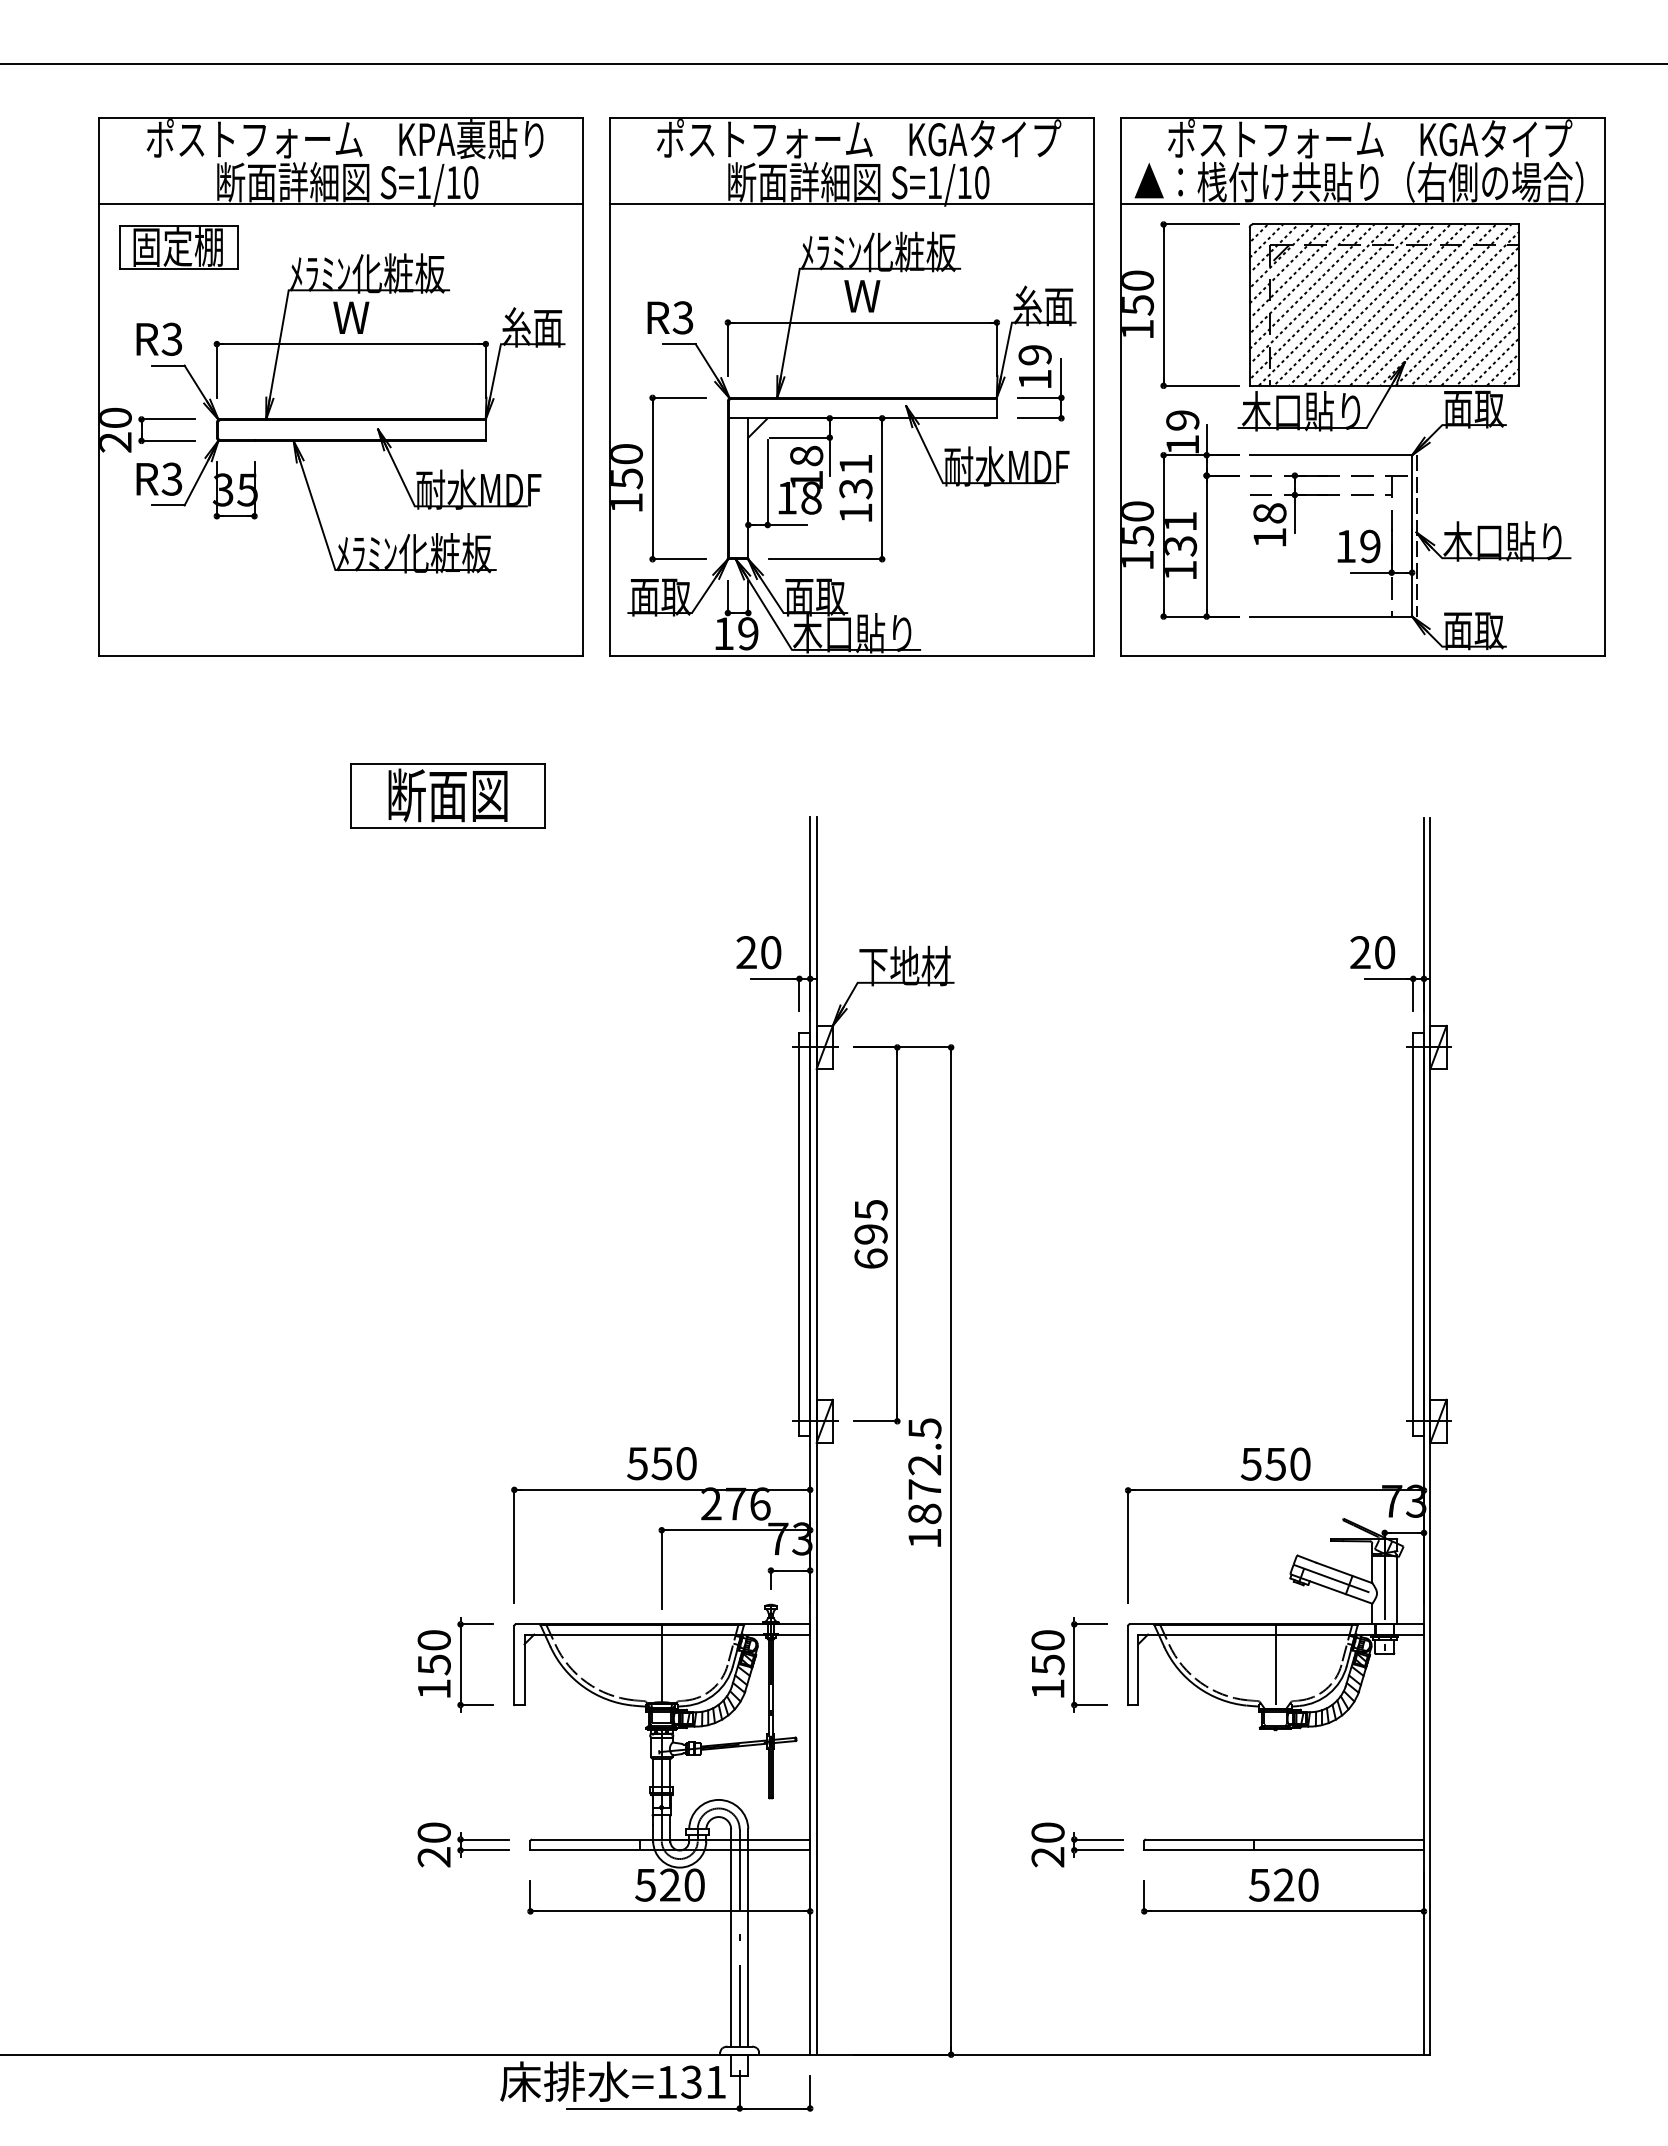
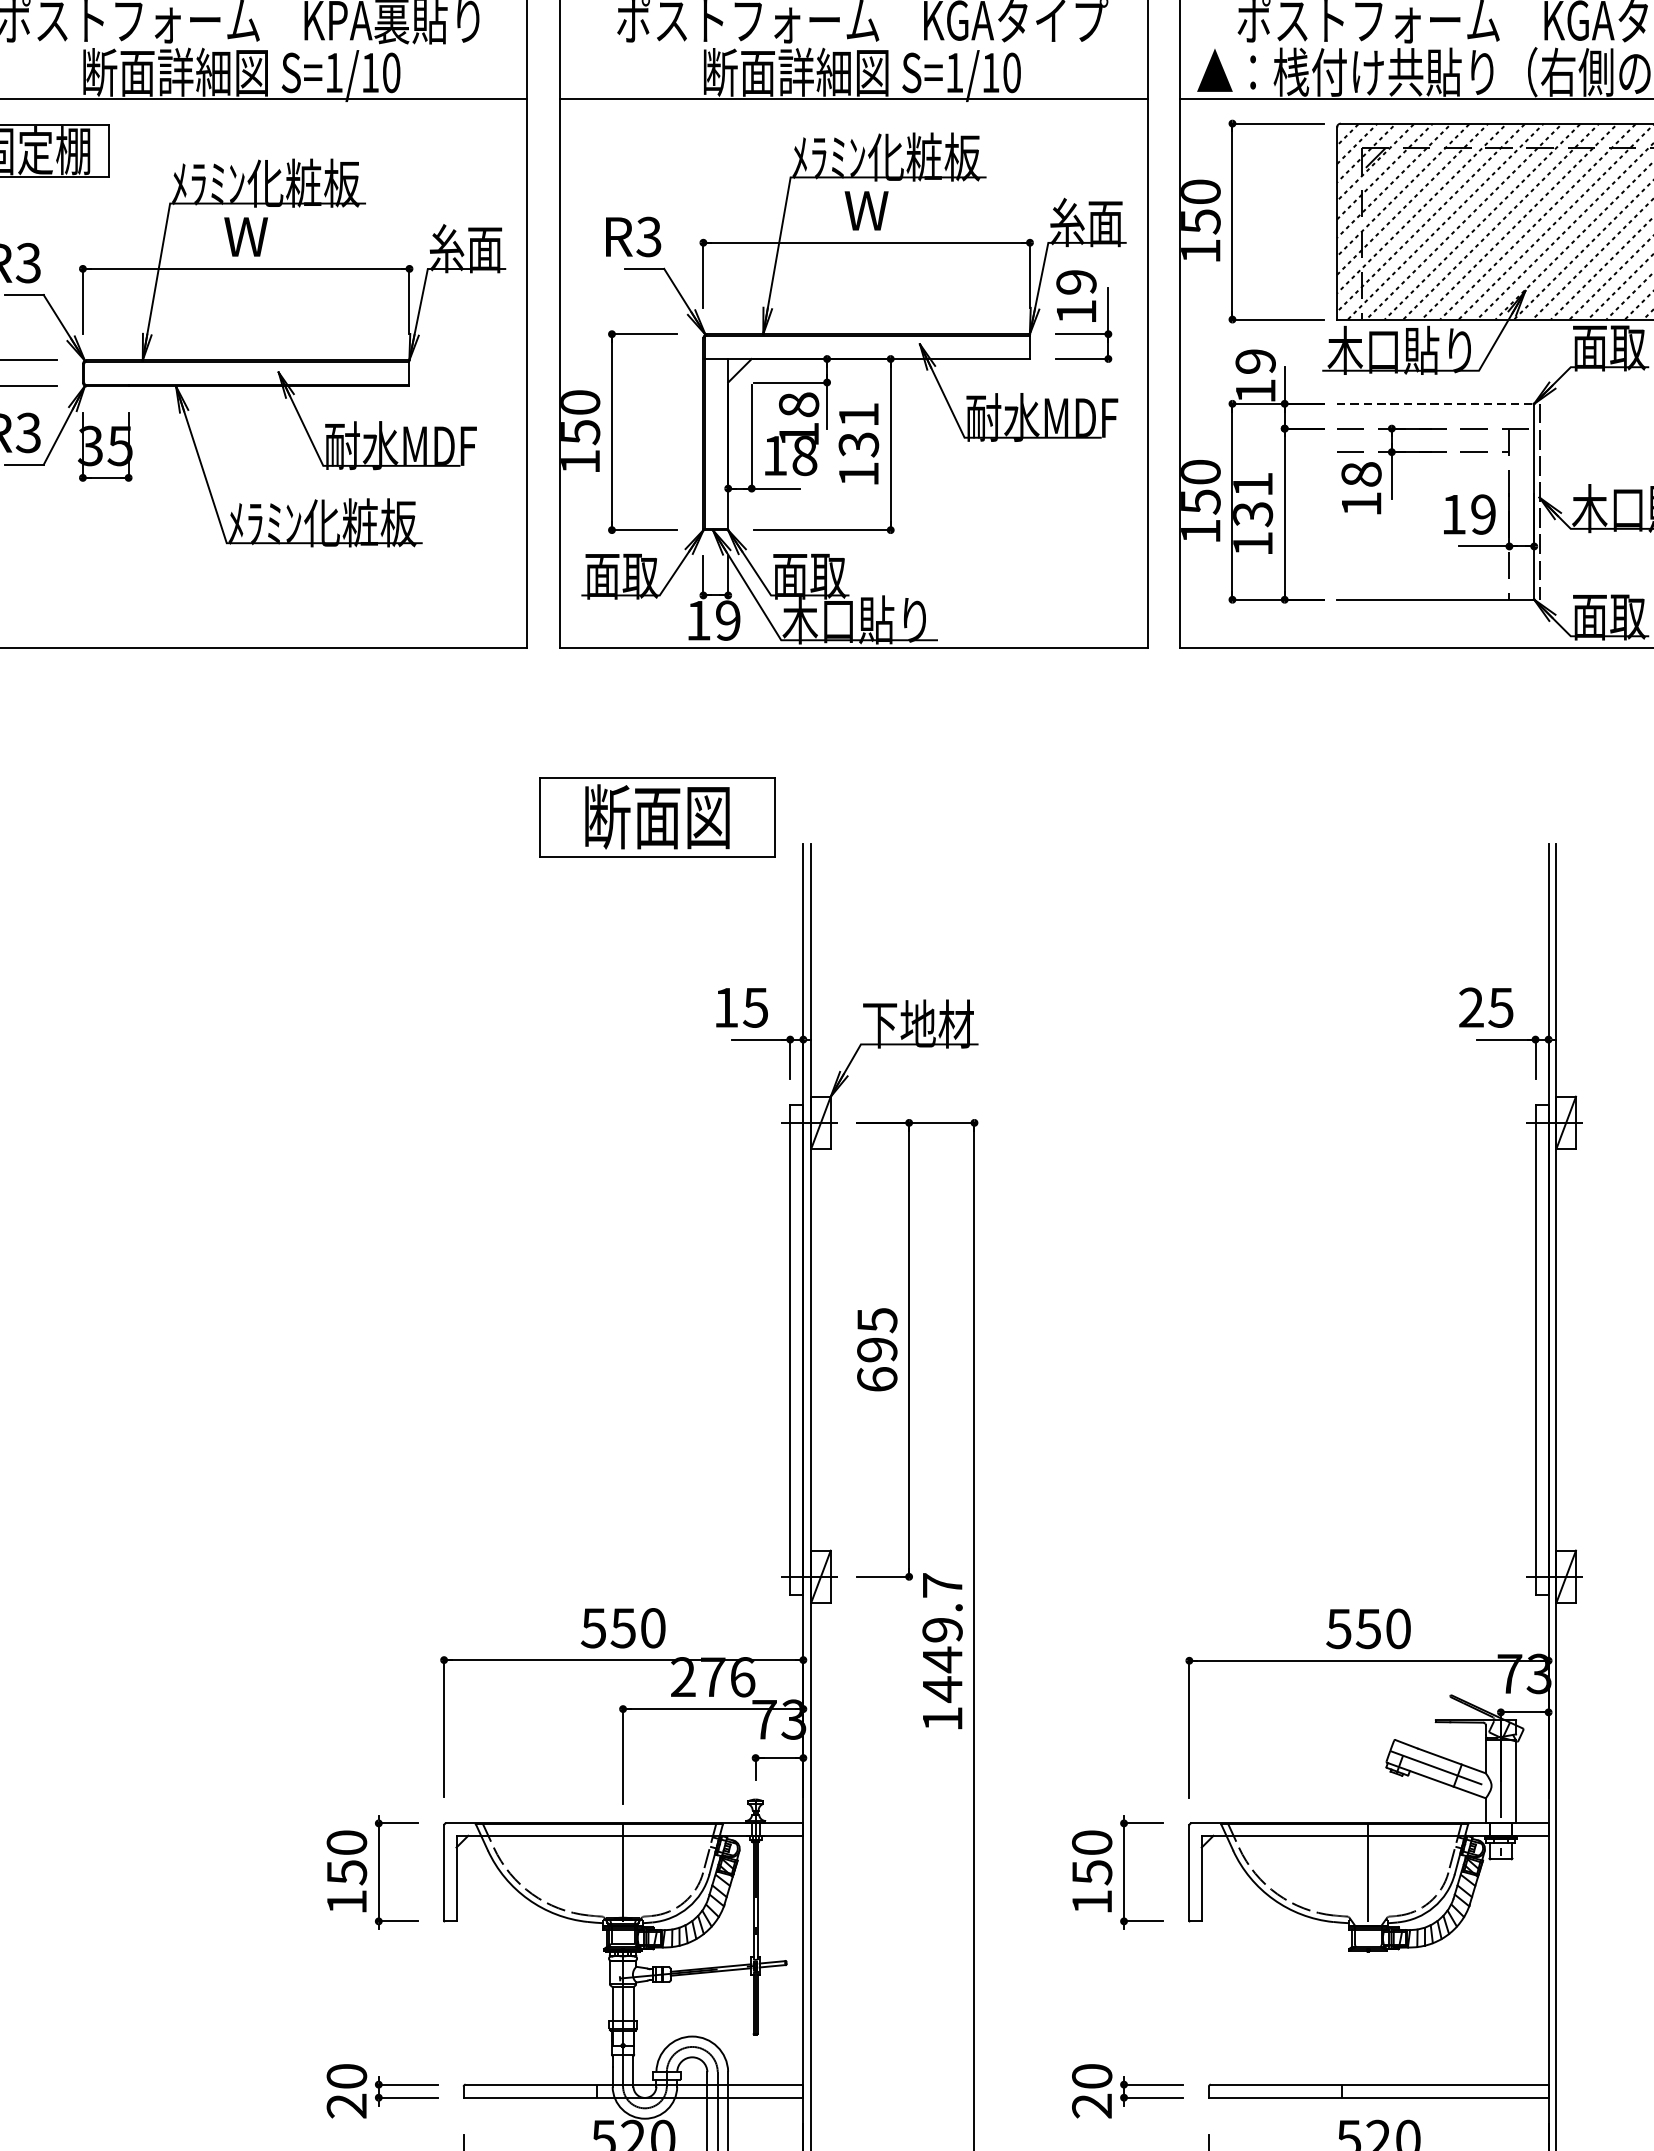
line: (1330, 455) -> (1435, 404), solid -> dashed
part: (447, 795) -> (656, 816), moved
text: (758, 952) -> (740, 1007), 20 -> 15
text: (1384, 952) -> (1500, 1007), 20 -> 25
text: (924, 1471) -> (942, 1637), 1872.5 -> 1449.7

